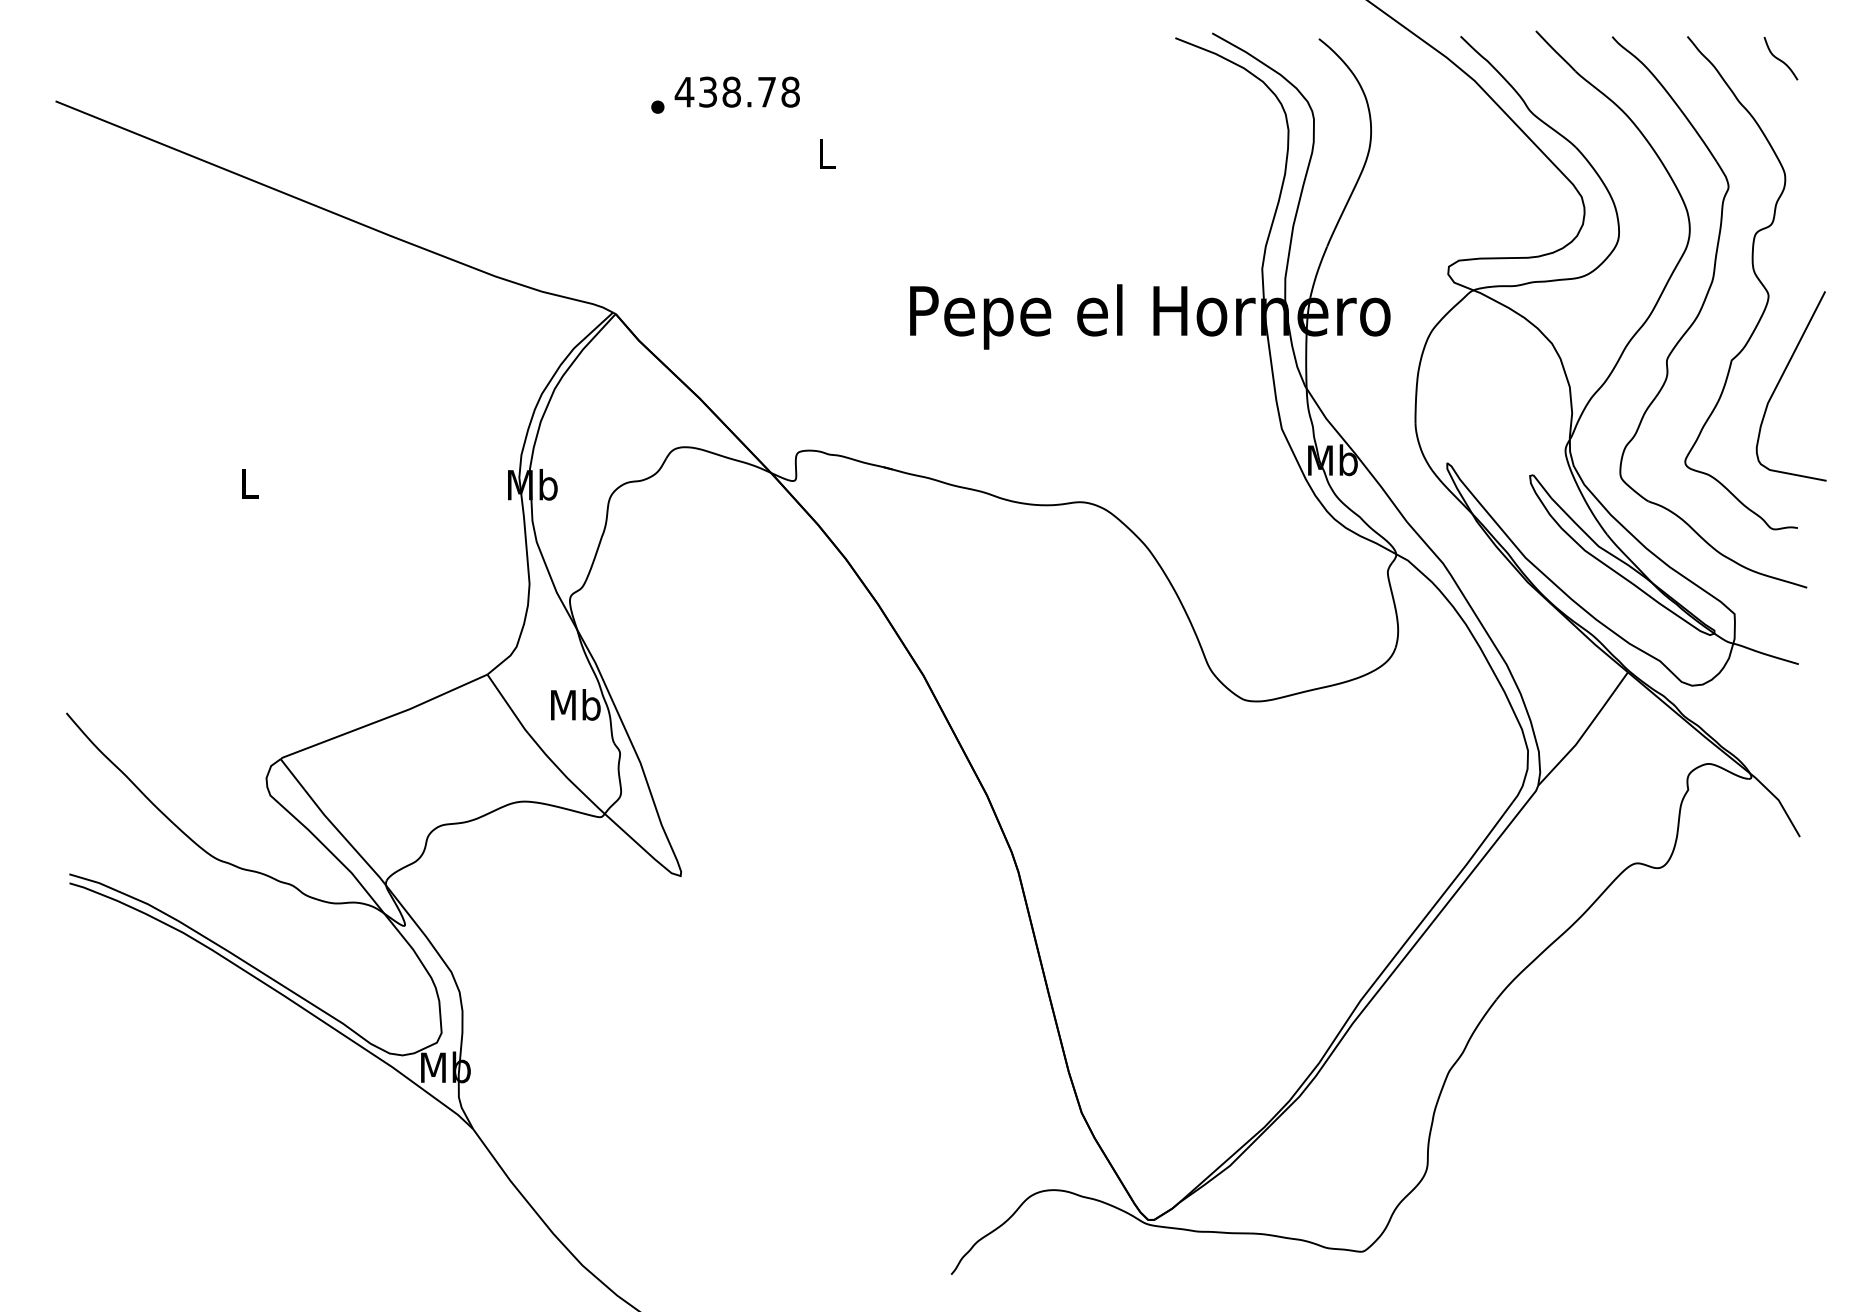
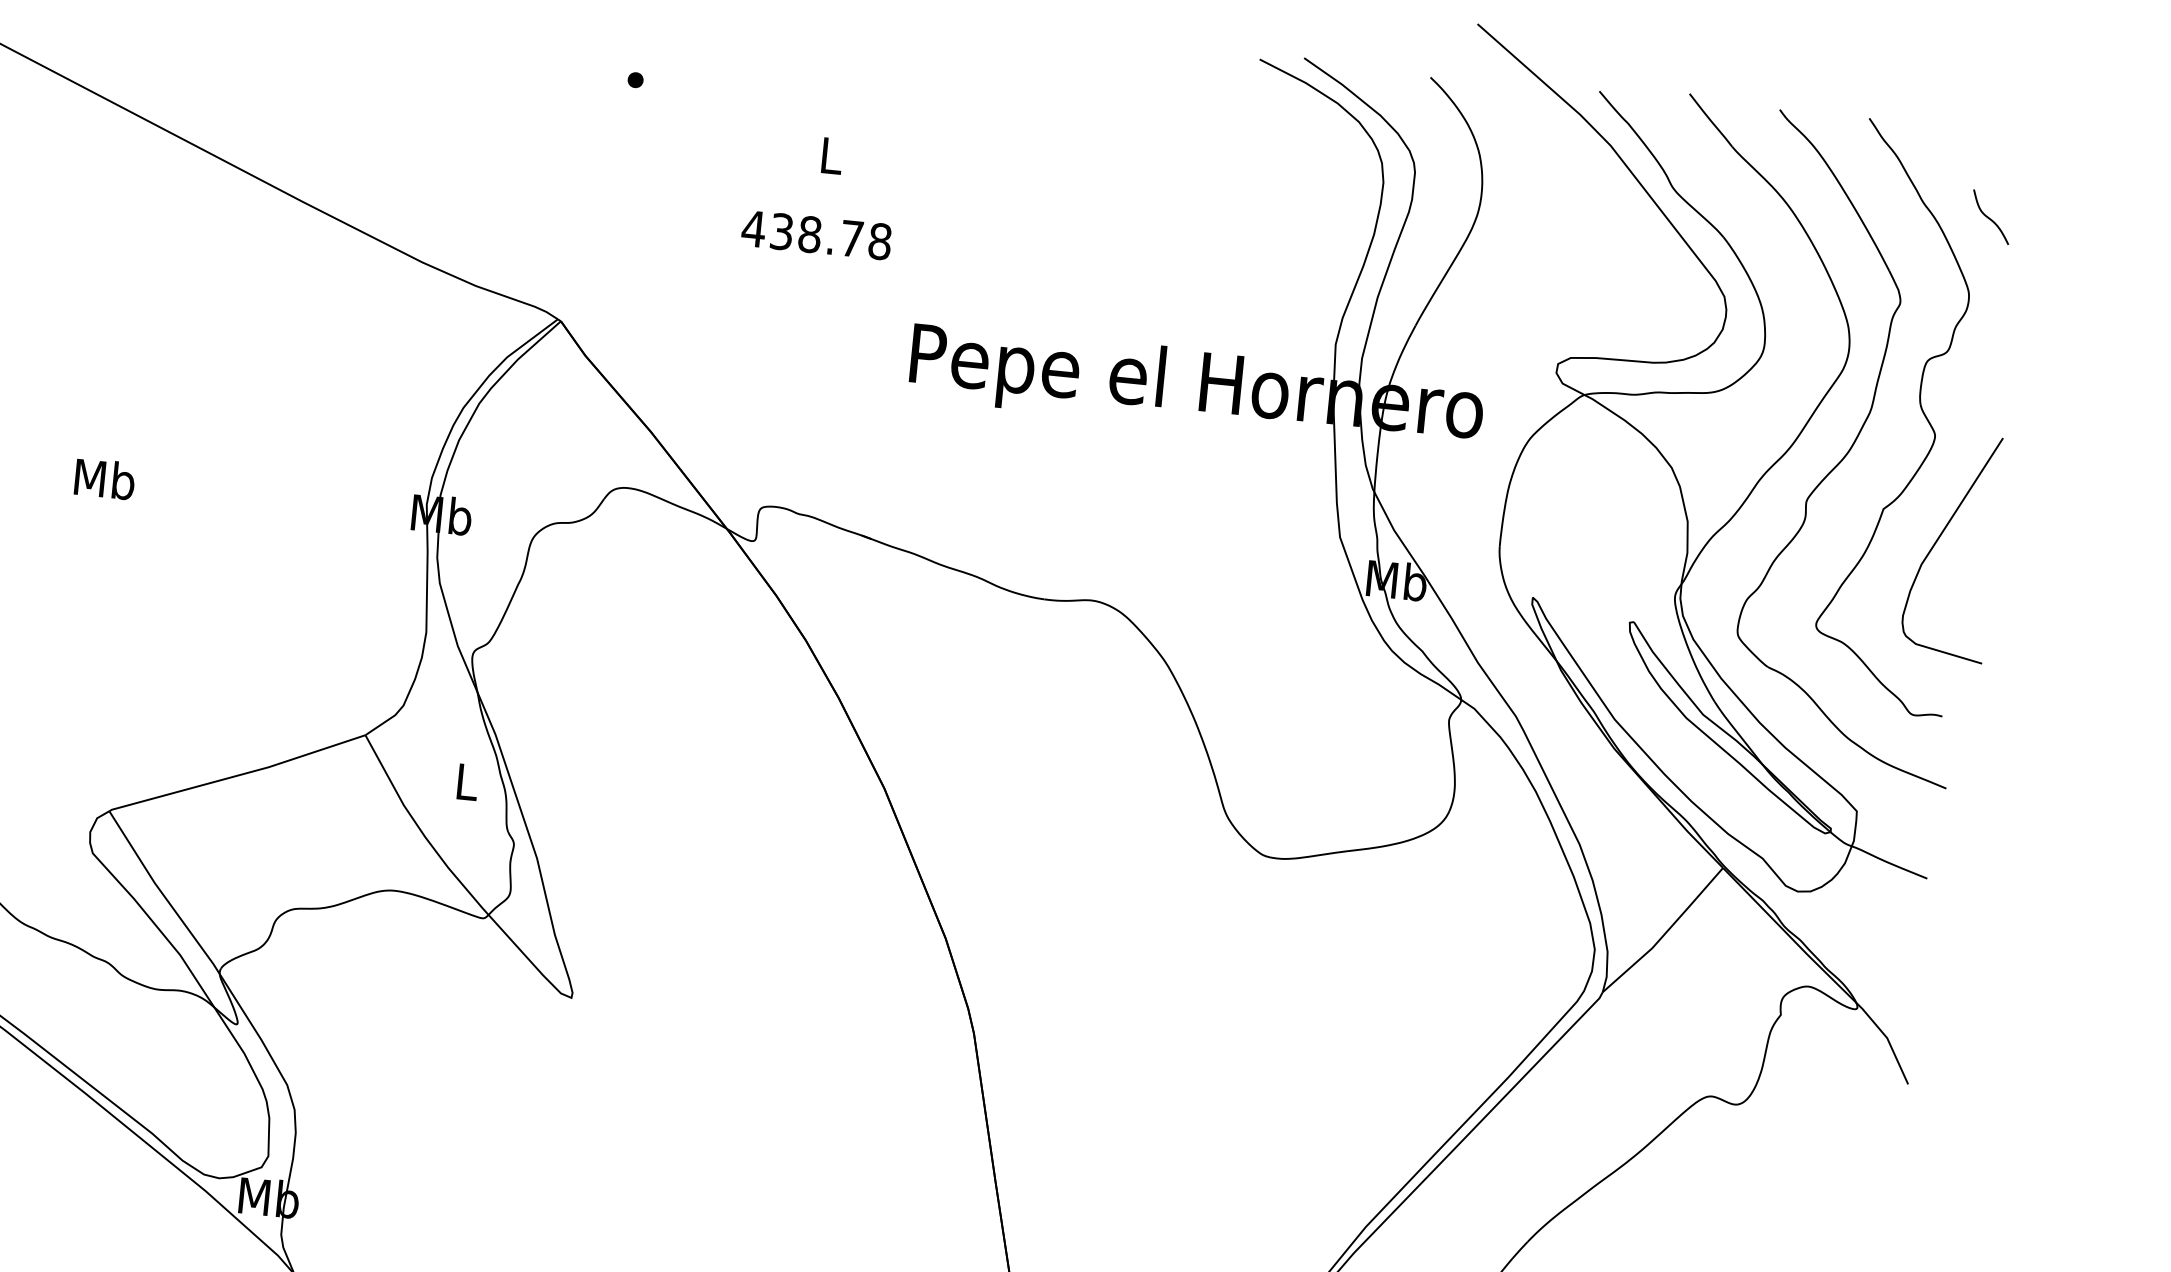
curve: (1779, 58) -> (1989, 216), moved
text: (736, 91) -> (815, 234), moved
text: (249, 483) -> (104, 479), L -> Mb
text: (575, 704) -> (466, 781), Mb -> L

